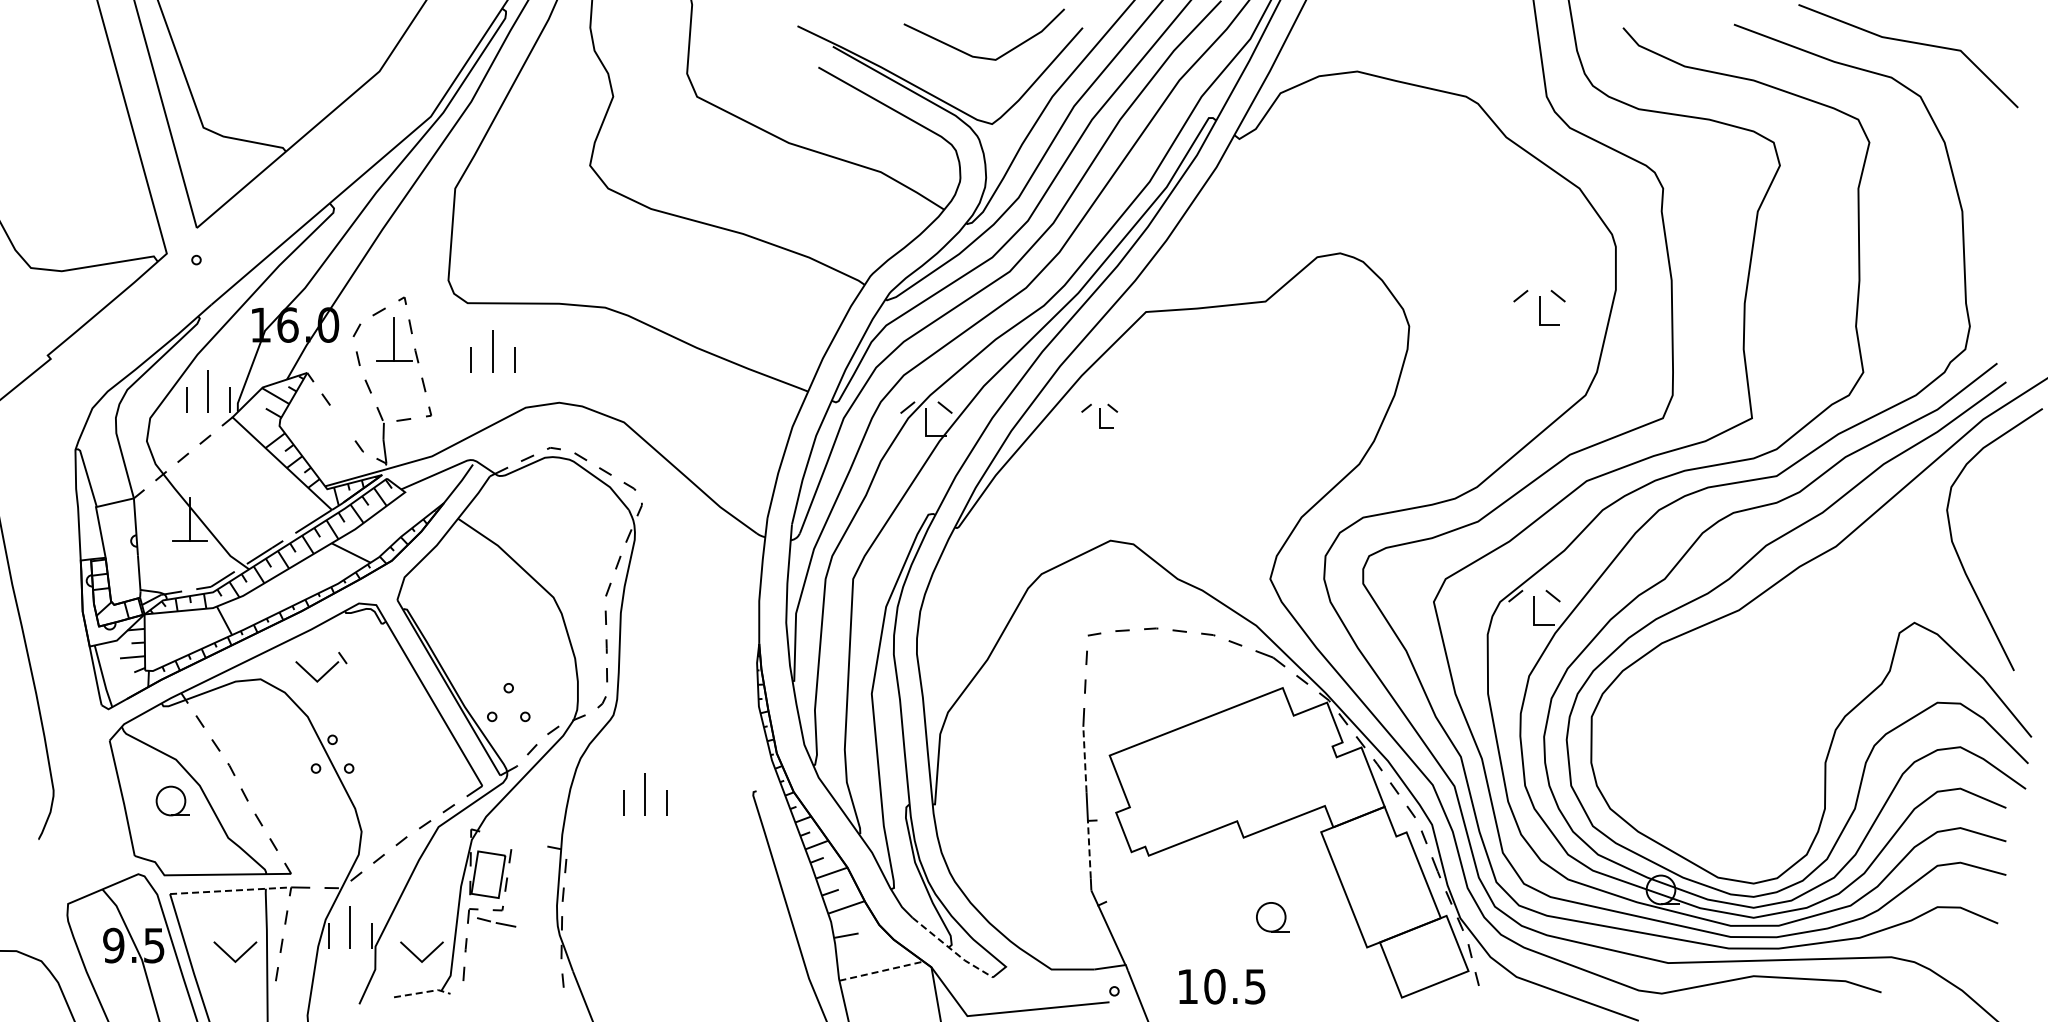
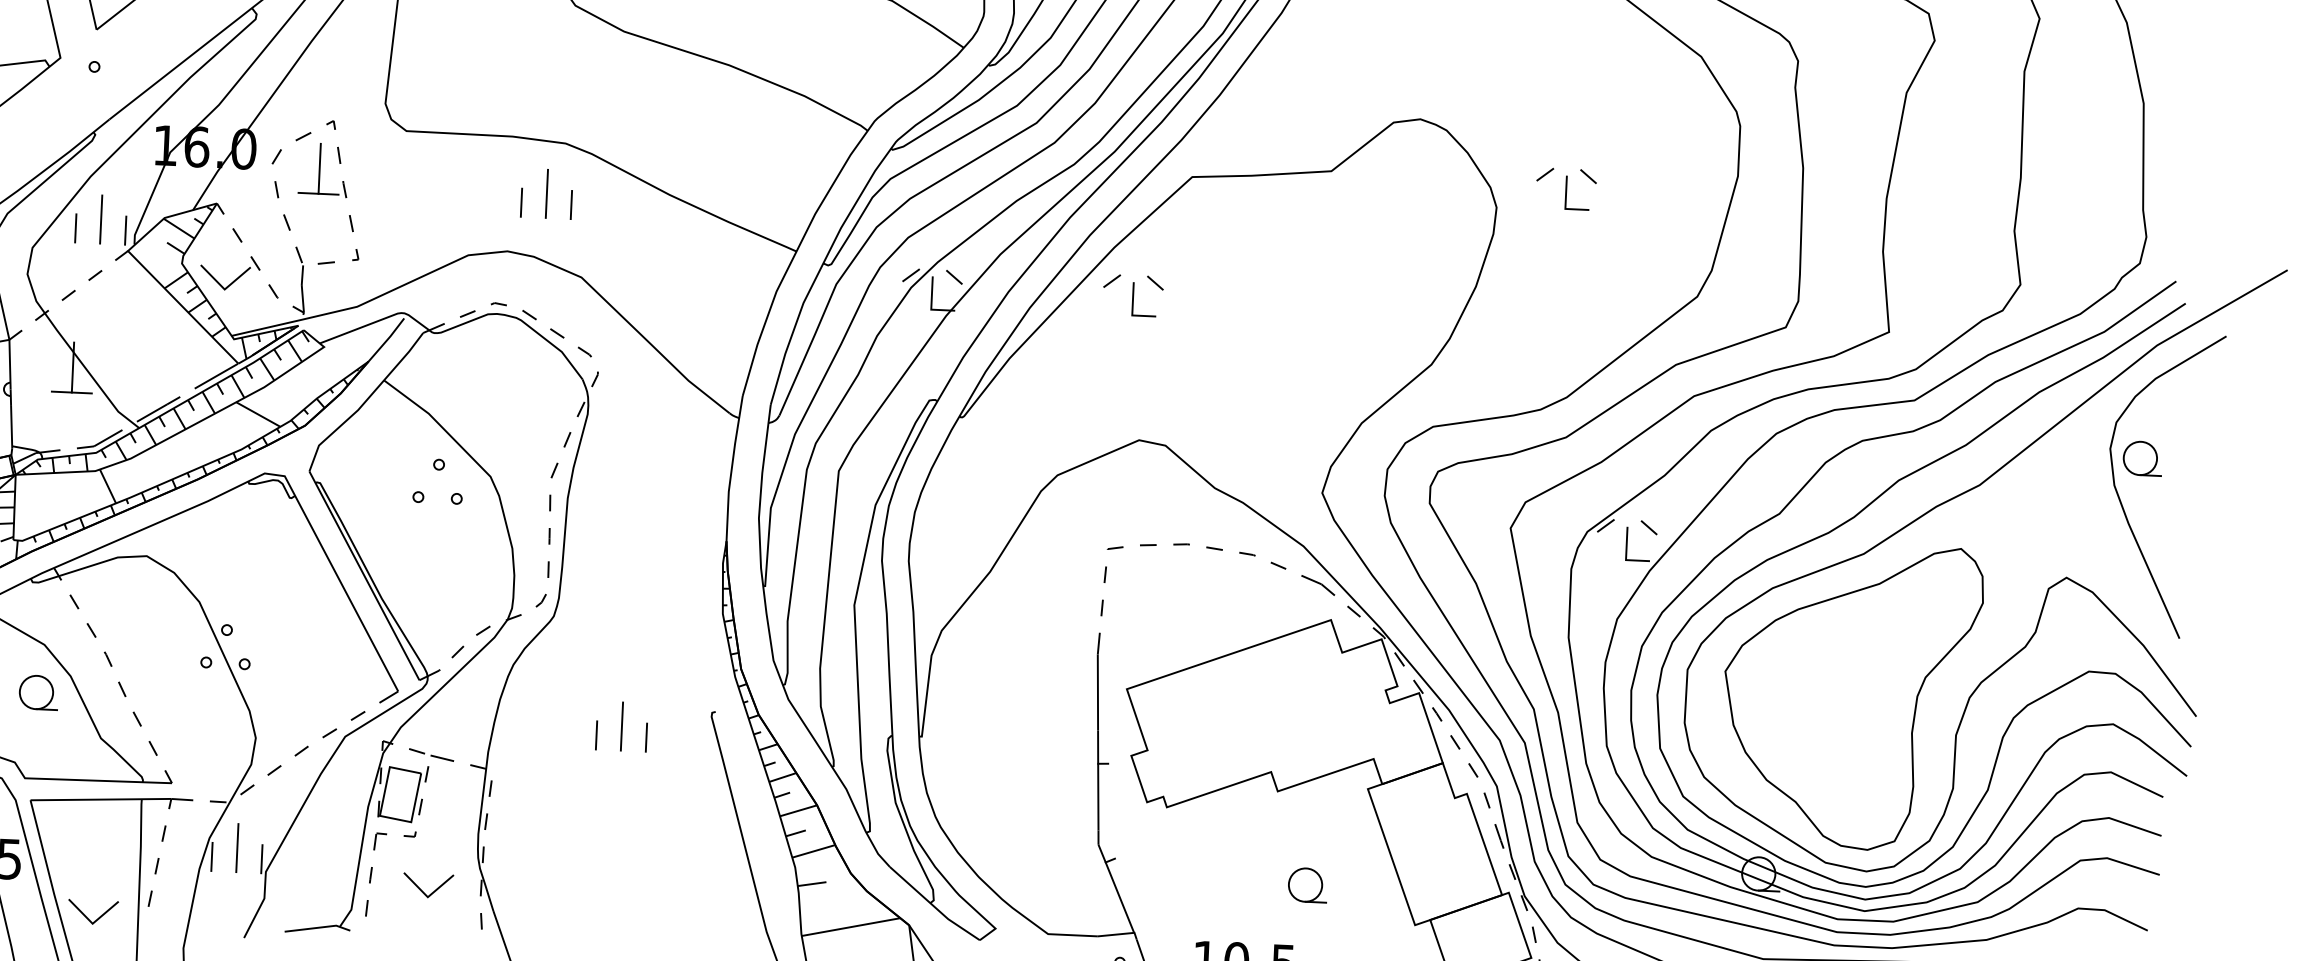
part: (1539, 307) -> (1566, 188), moved
part: (492, 351) -> (546, 193), moved
part: (1099, 416) -> (1132, 295), size x1.43
part: (1975, 517) -> (2142, 458), added
part: (326, 671) -> (235, 278), moved
part: (508, 693) -> (438, 470), moved
part: (1733, 733) -> (1850, 696), added
line: (1084, 759) -> (1097, 692), dashed -> solid
part: (645, 794) -> (622, 726), moved
line: (1089, 849) -> (1098, 797), dashed -> solid
line: (230, 890) -> (100, 799), dashed -> solid
line: (496, 922) -> (431, 755), moved
line: (951, 949) -> (933, 905), dashed -> solid
part: (240, 955) -> (98, 916), moved
part: (416, 955) -> (421, 889), moved
line: (881, 971) -> (850, 927), dashed -> solid
line: (423, 992) -> (319, 927), dashed -> solid

